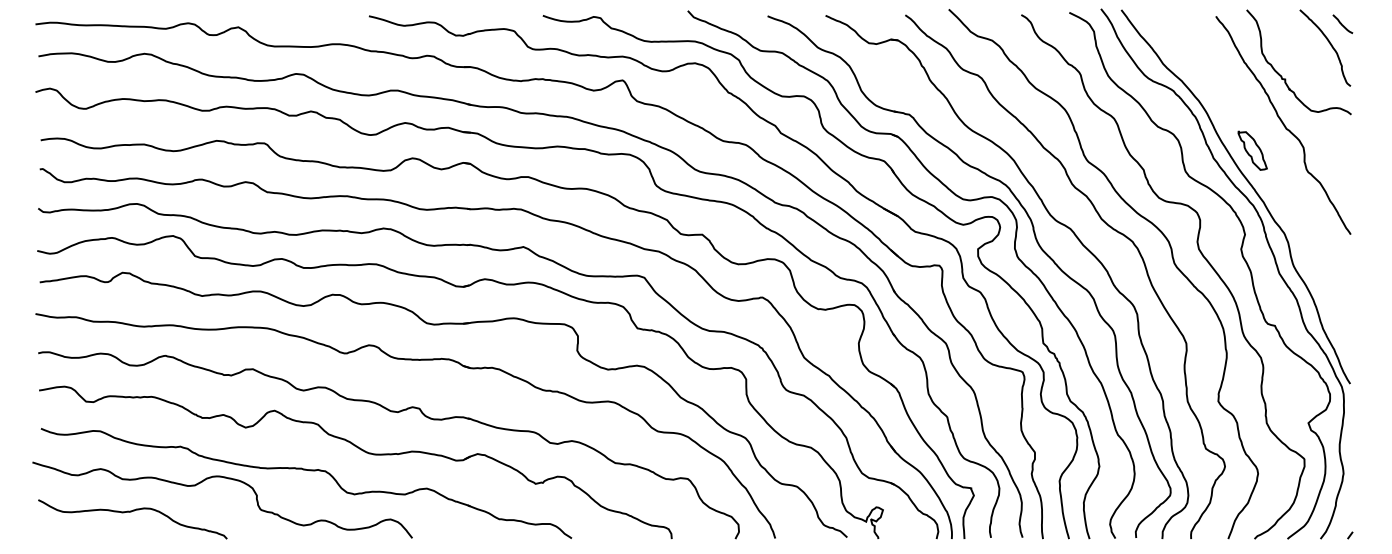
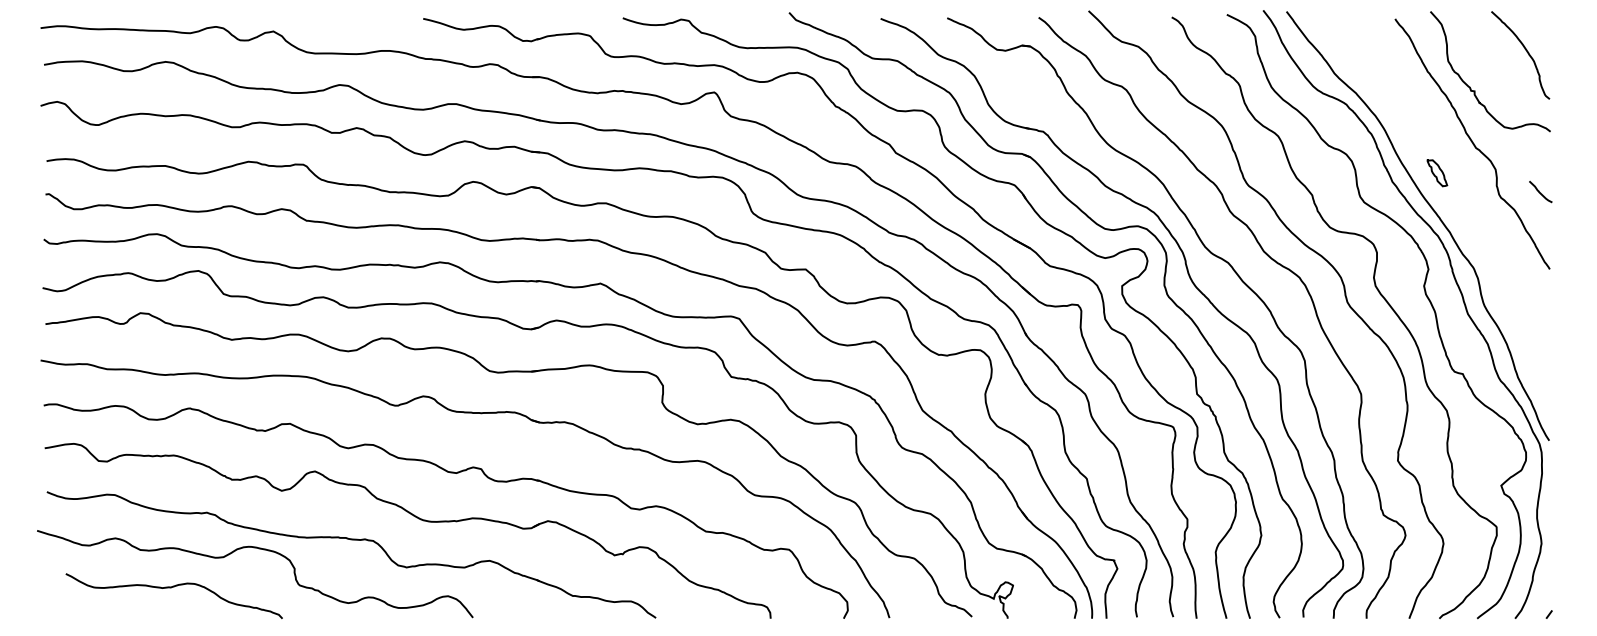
curve: (1341, 23) -> (1539, 191), moved
part: (1252, 150) -> (1437, 172), size x0.6
curve: (130, 512) -> (171, 588), moved

